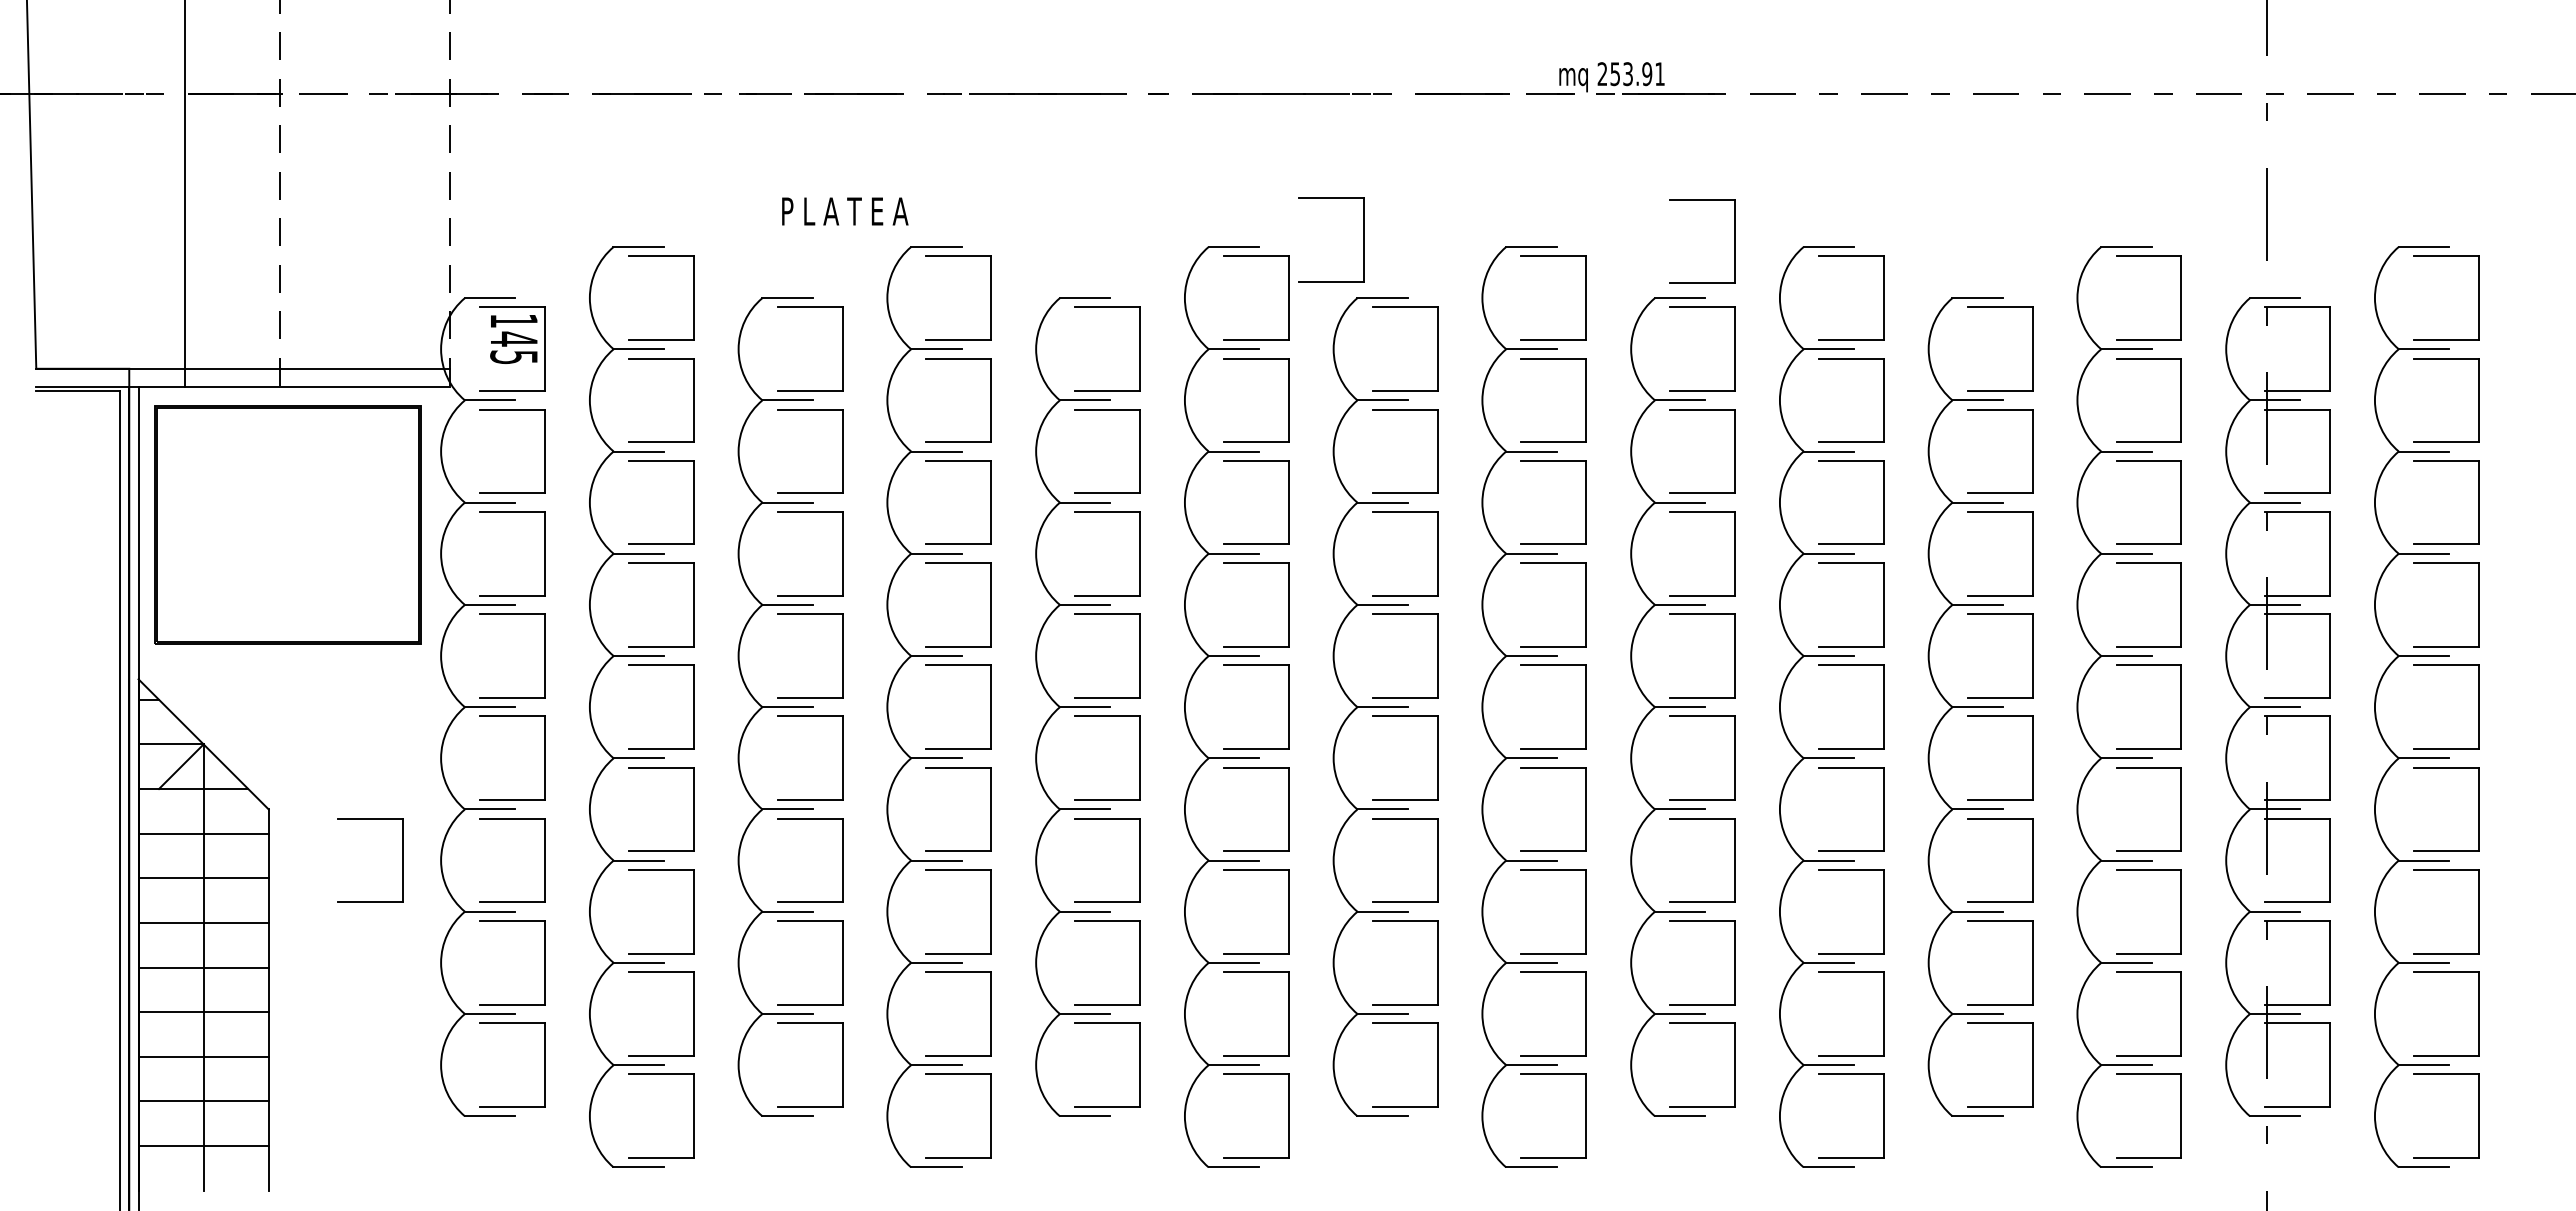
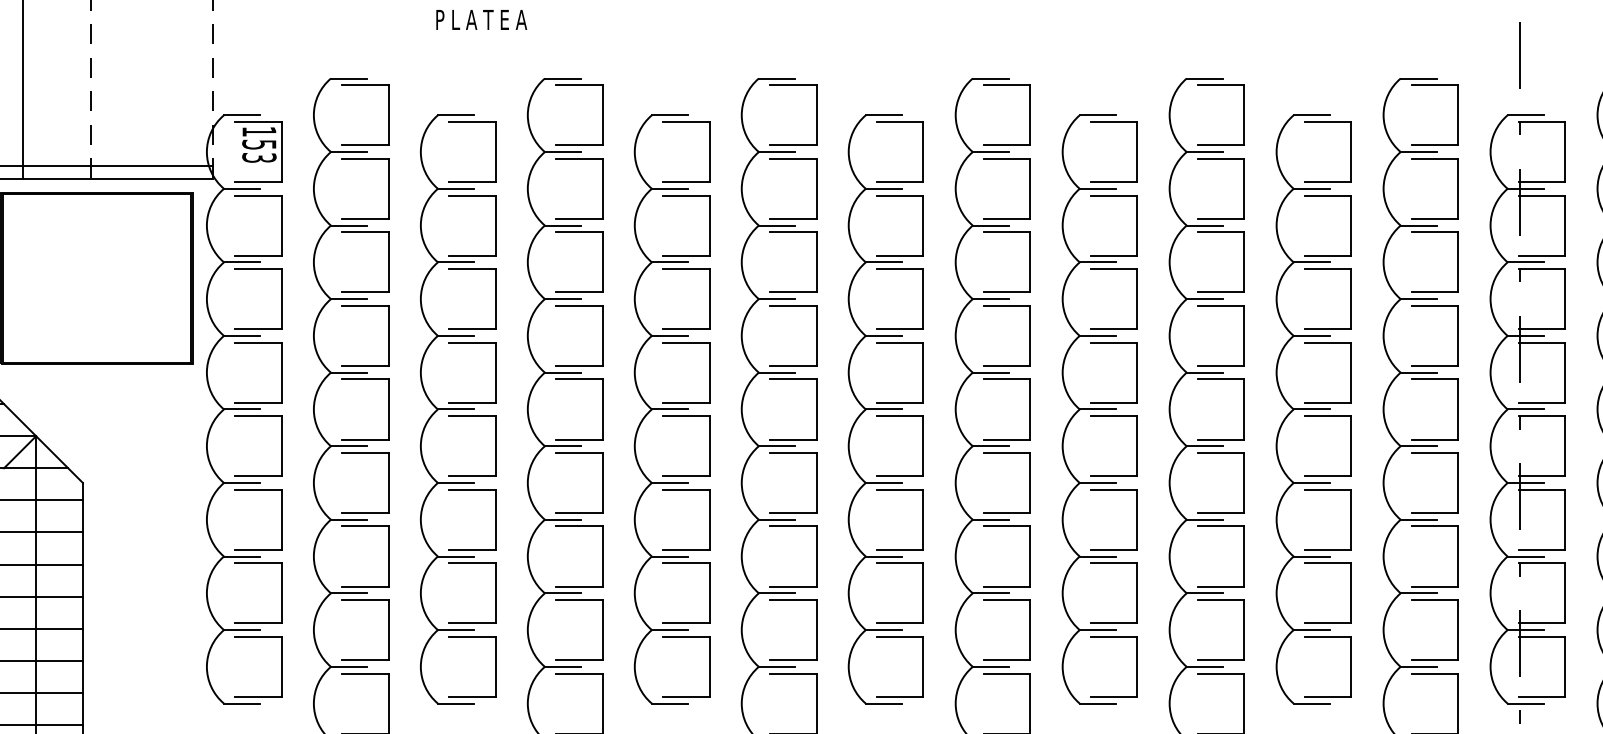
text: (845, 211) -> (481, 19), moved
part: (1363, 239) -> (870, 73), removed
part: (1734, 241) -> (1136, 74), removed
text: (514, 347) -> (259, 150), 145 -> 153
part: (402, 860) -> (179, 519), removed

